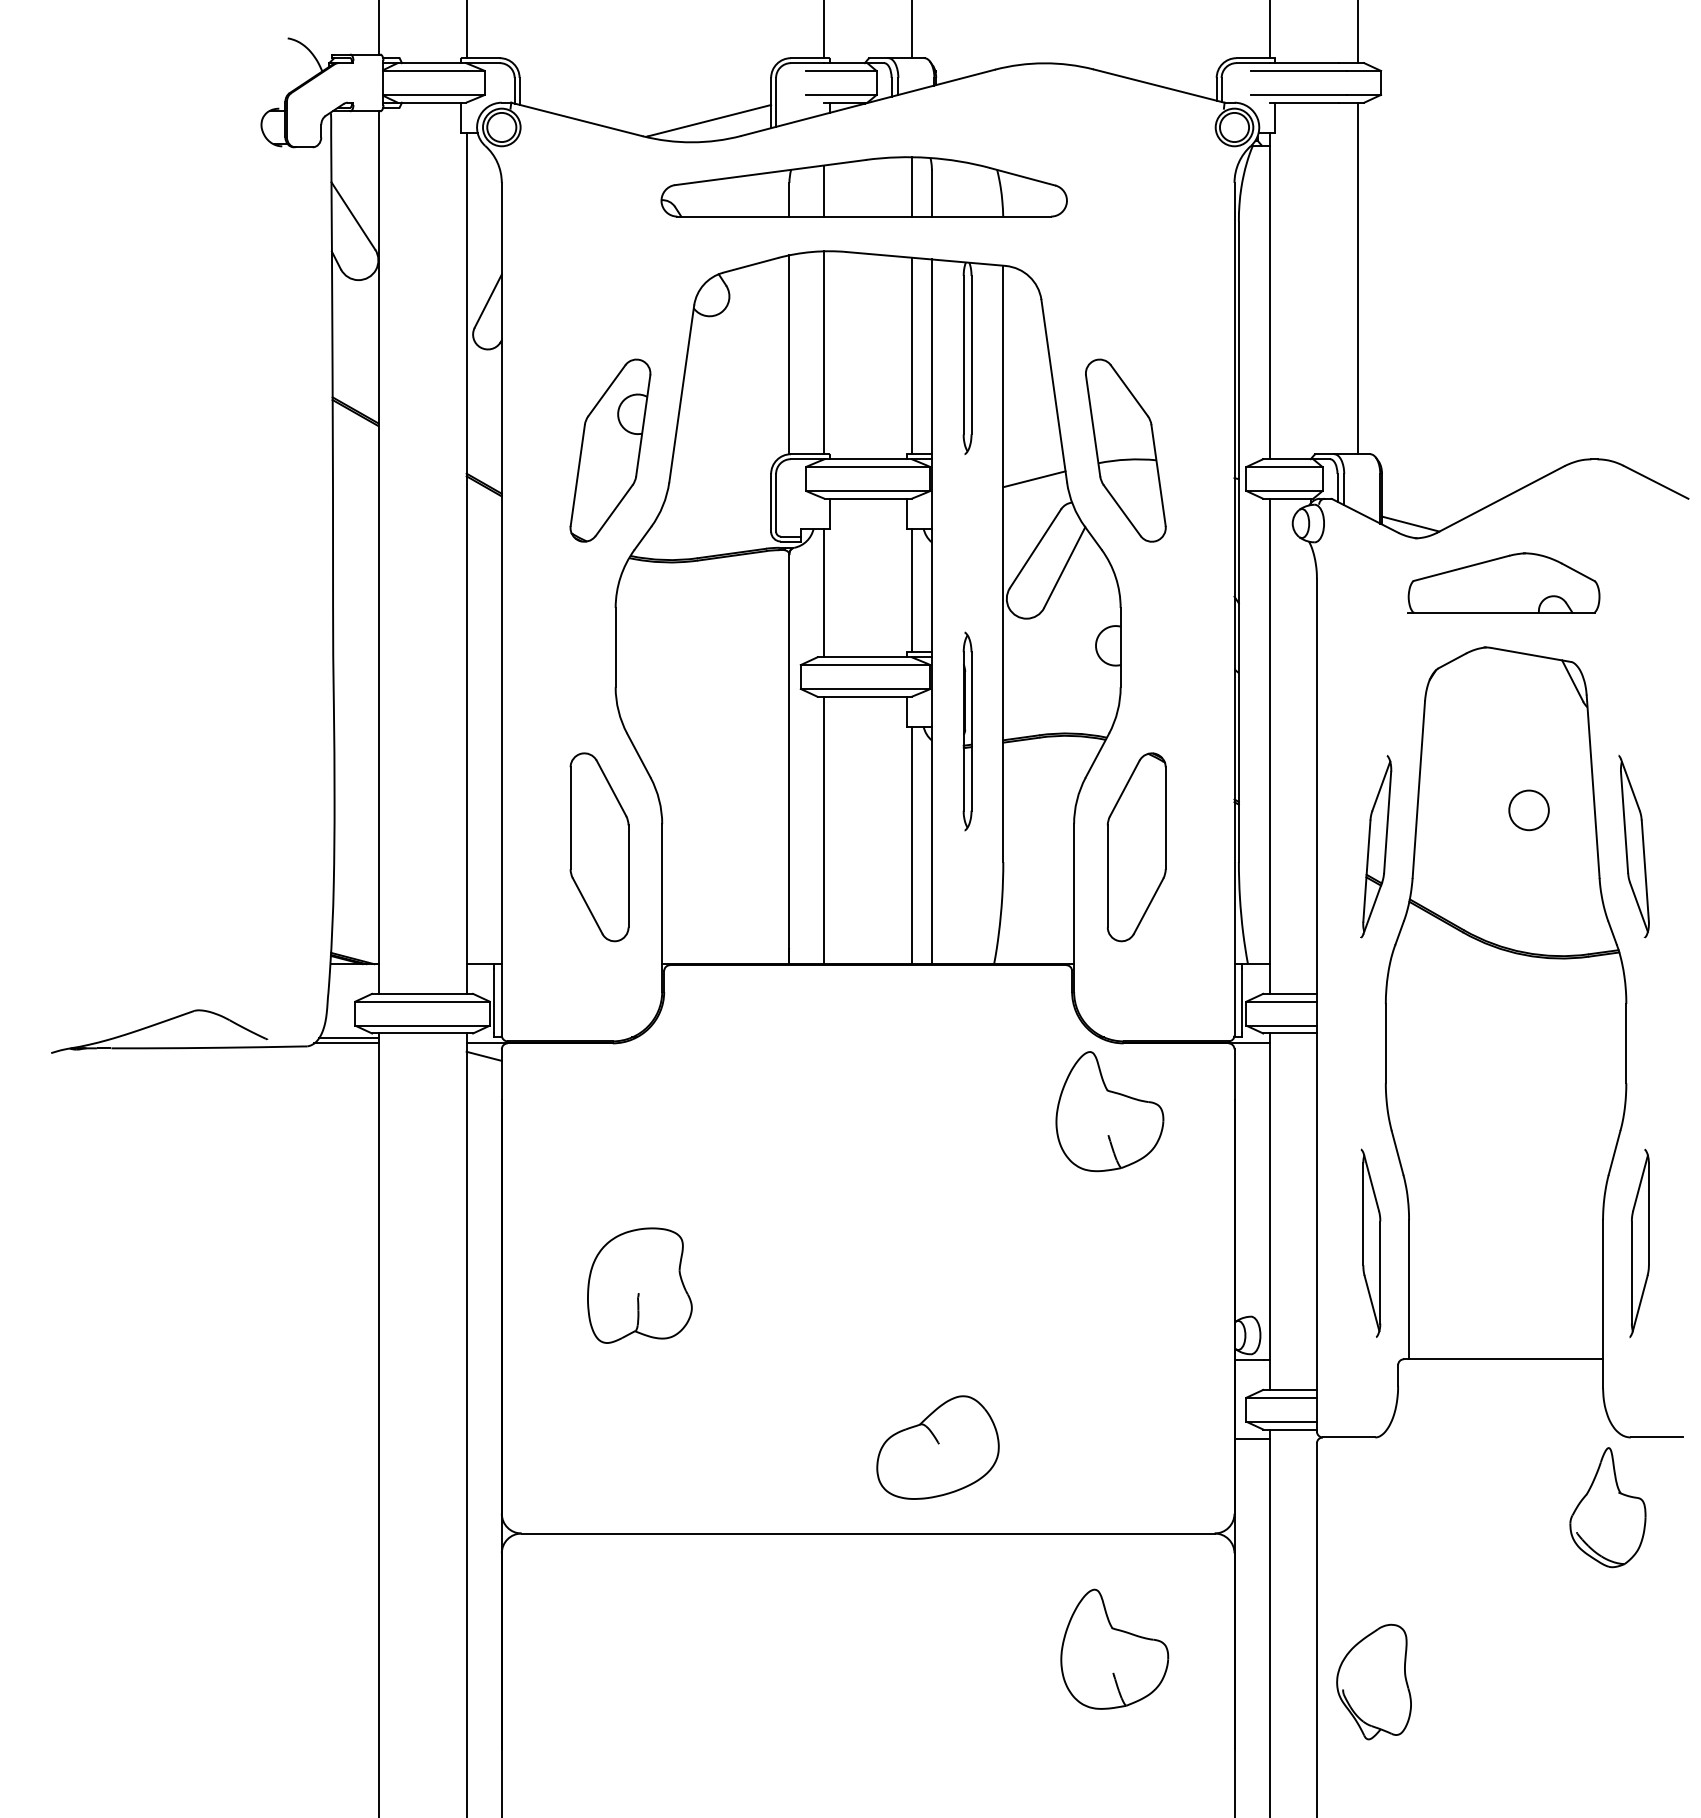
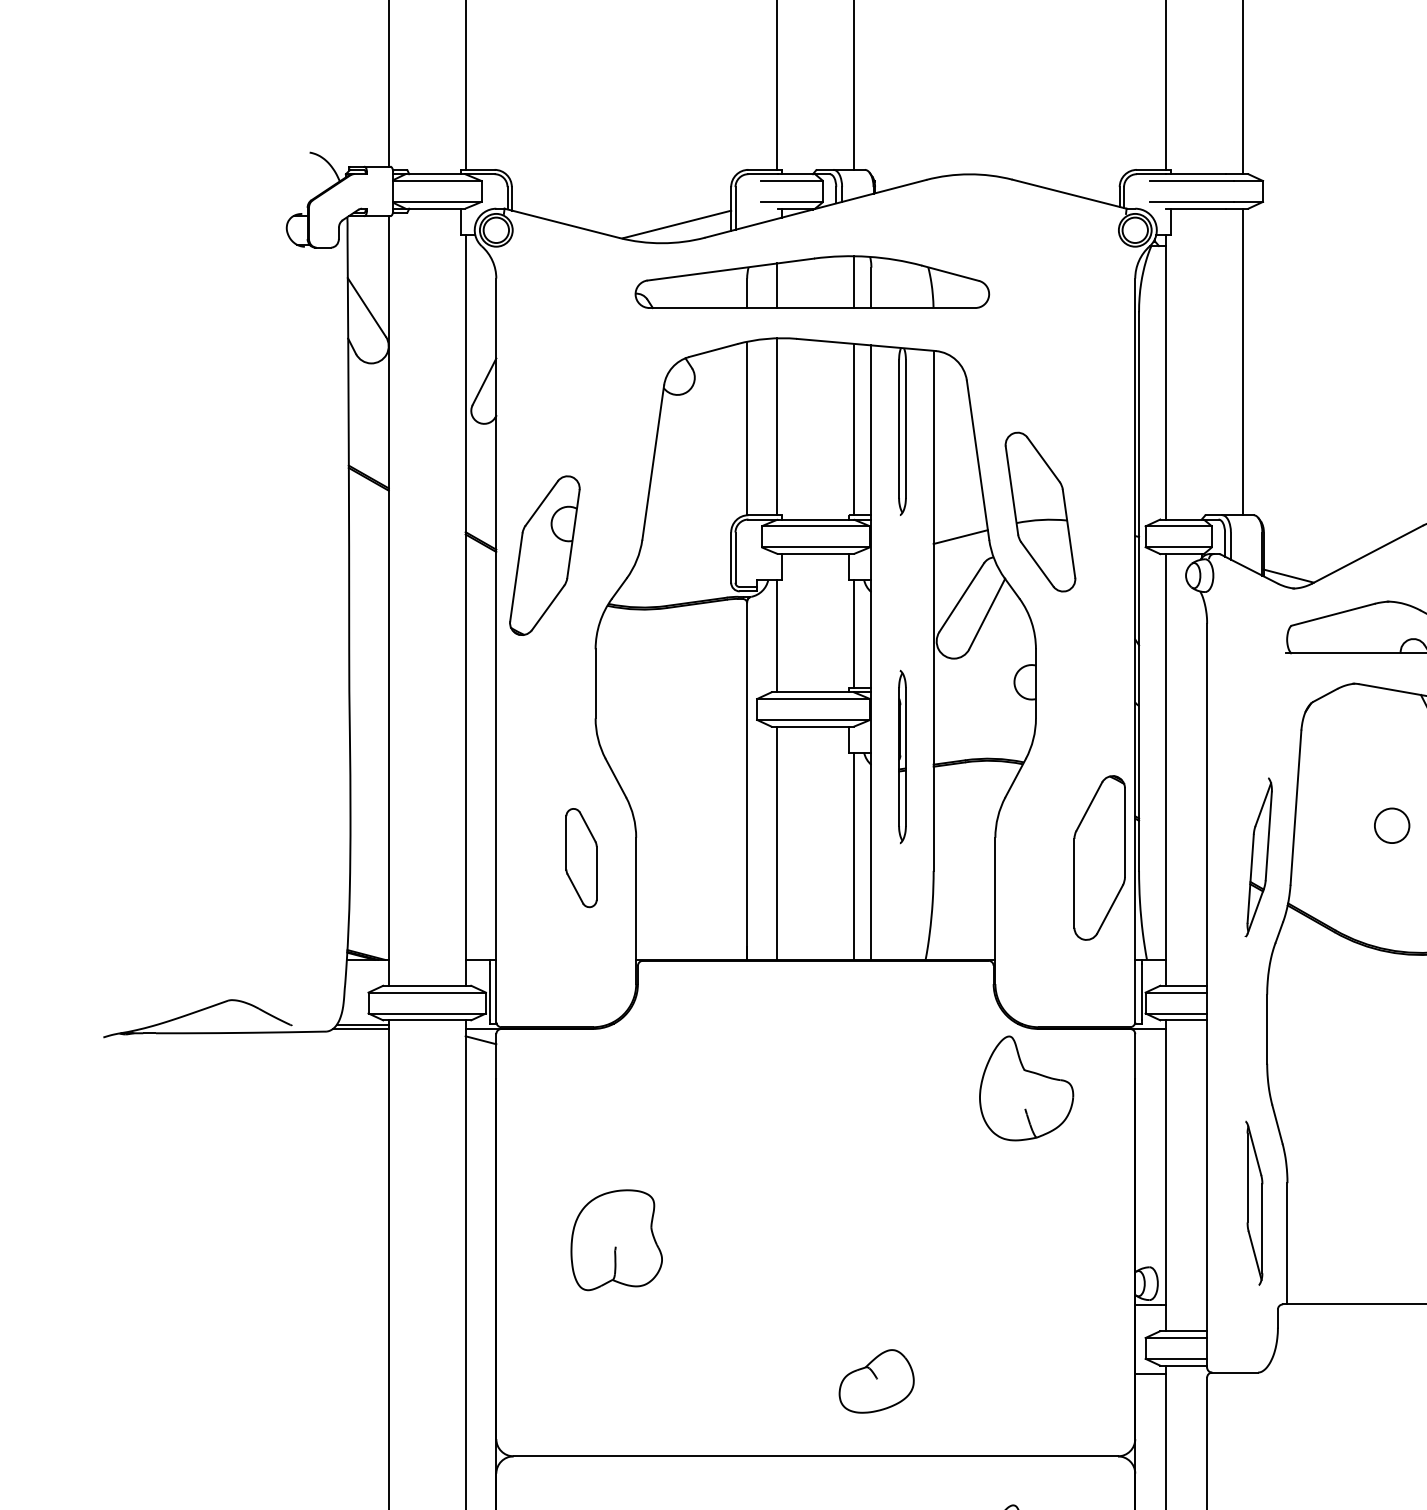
part: (610, 450) -> (544, 555), moved
part: (599, 847) -> (581, 858), size x0.6
part: (1136, 847) -> (1099, 858), moved
part: (937, 1447) -> (876, 1381), size x0.7

